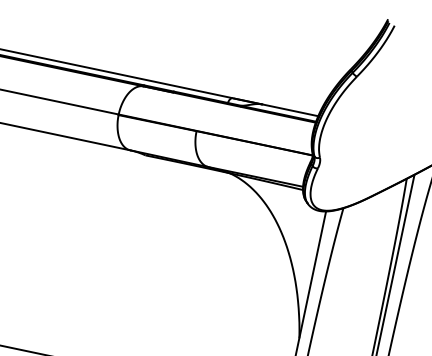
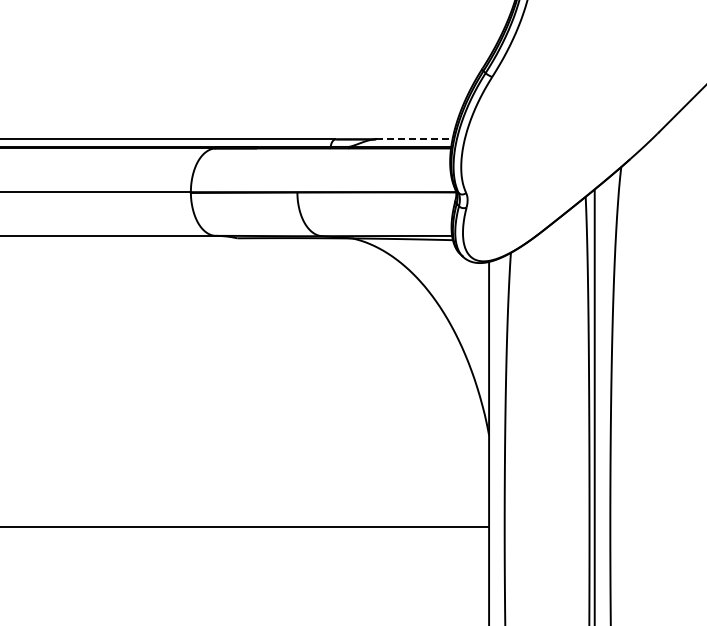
line: (290, 110) -> (414, 139), solid -> dashed

